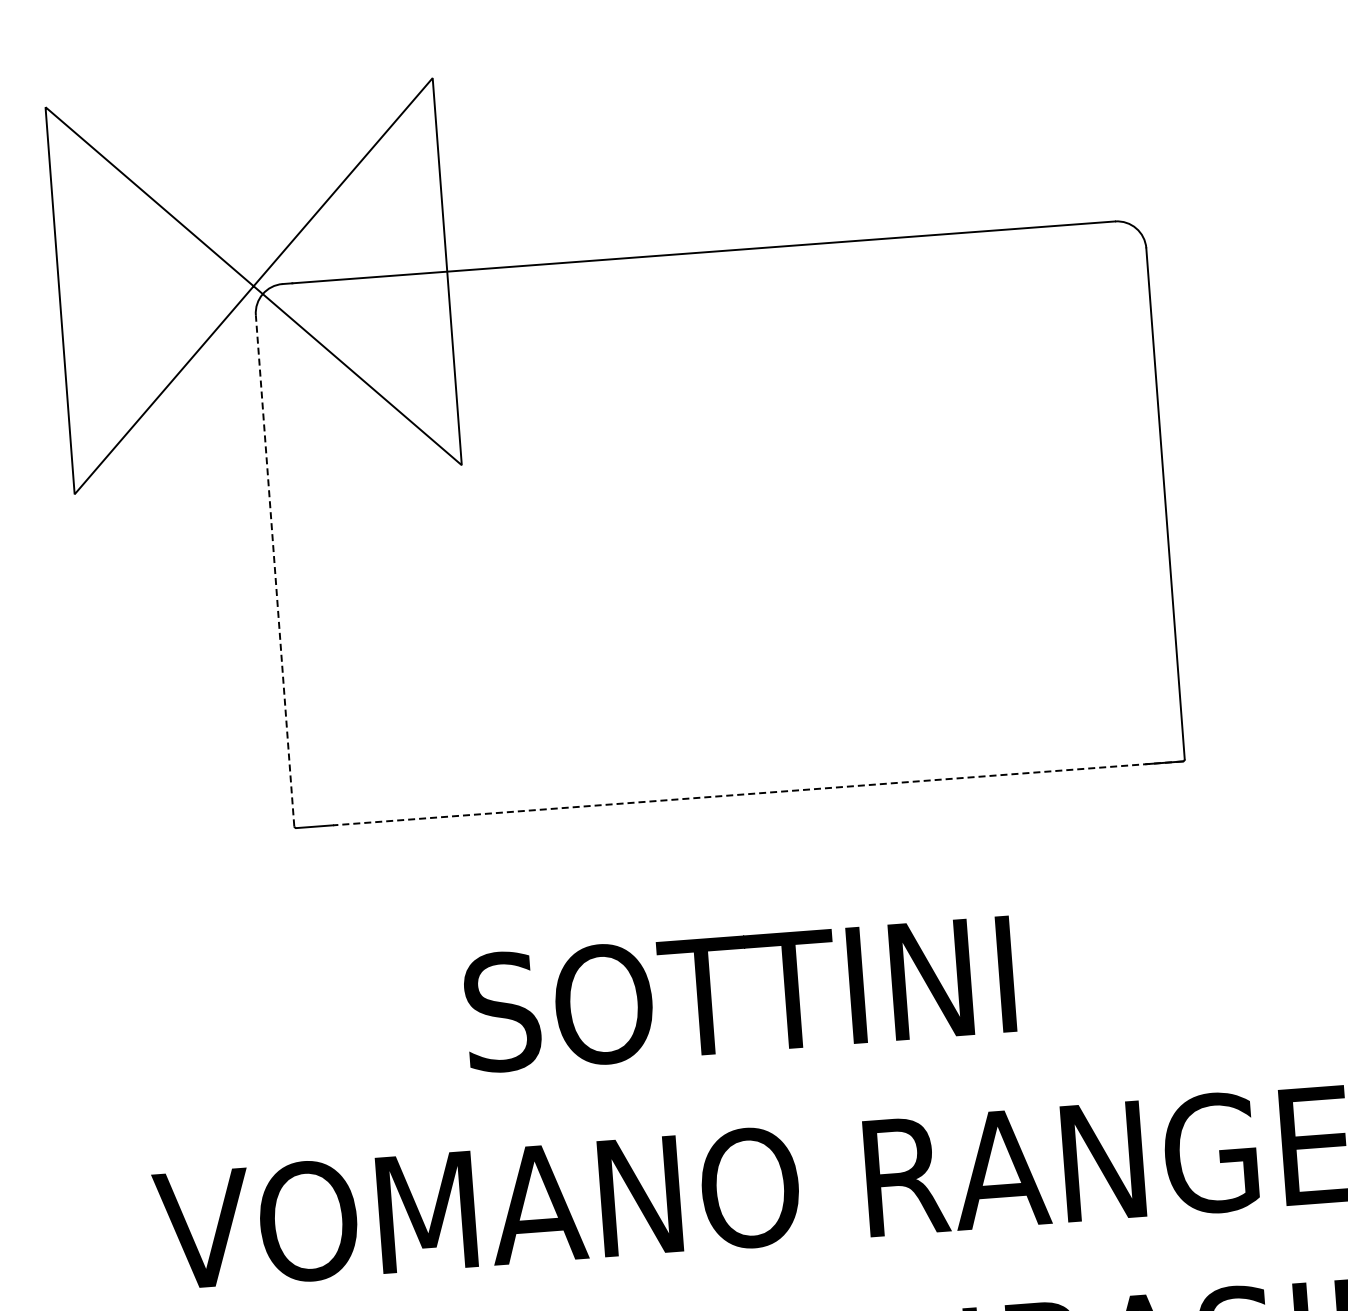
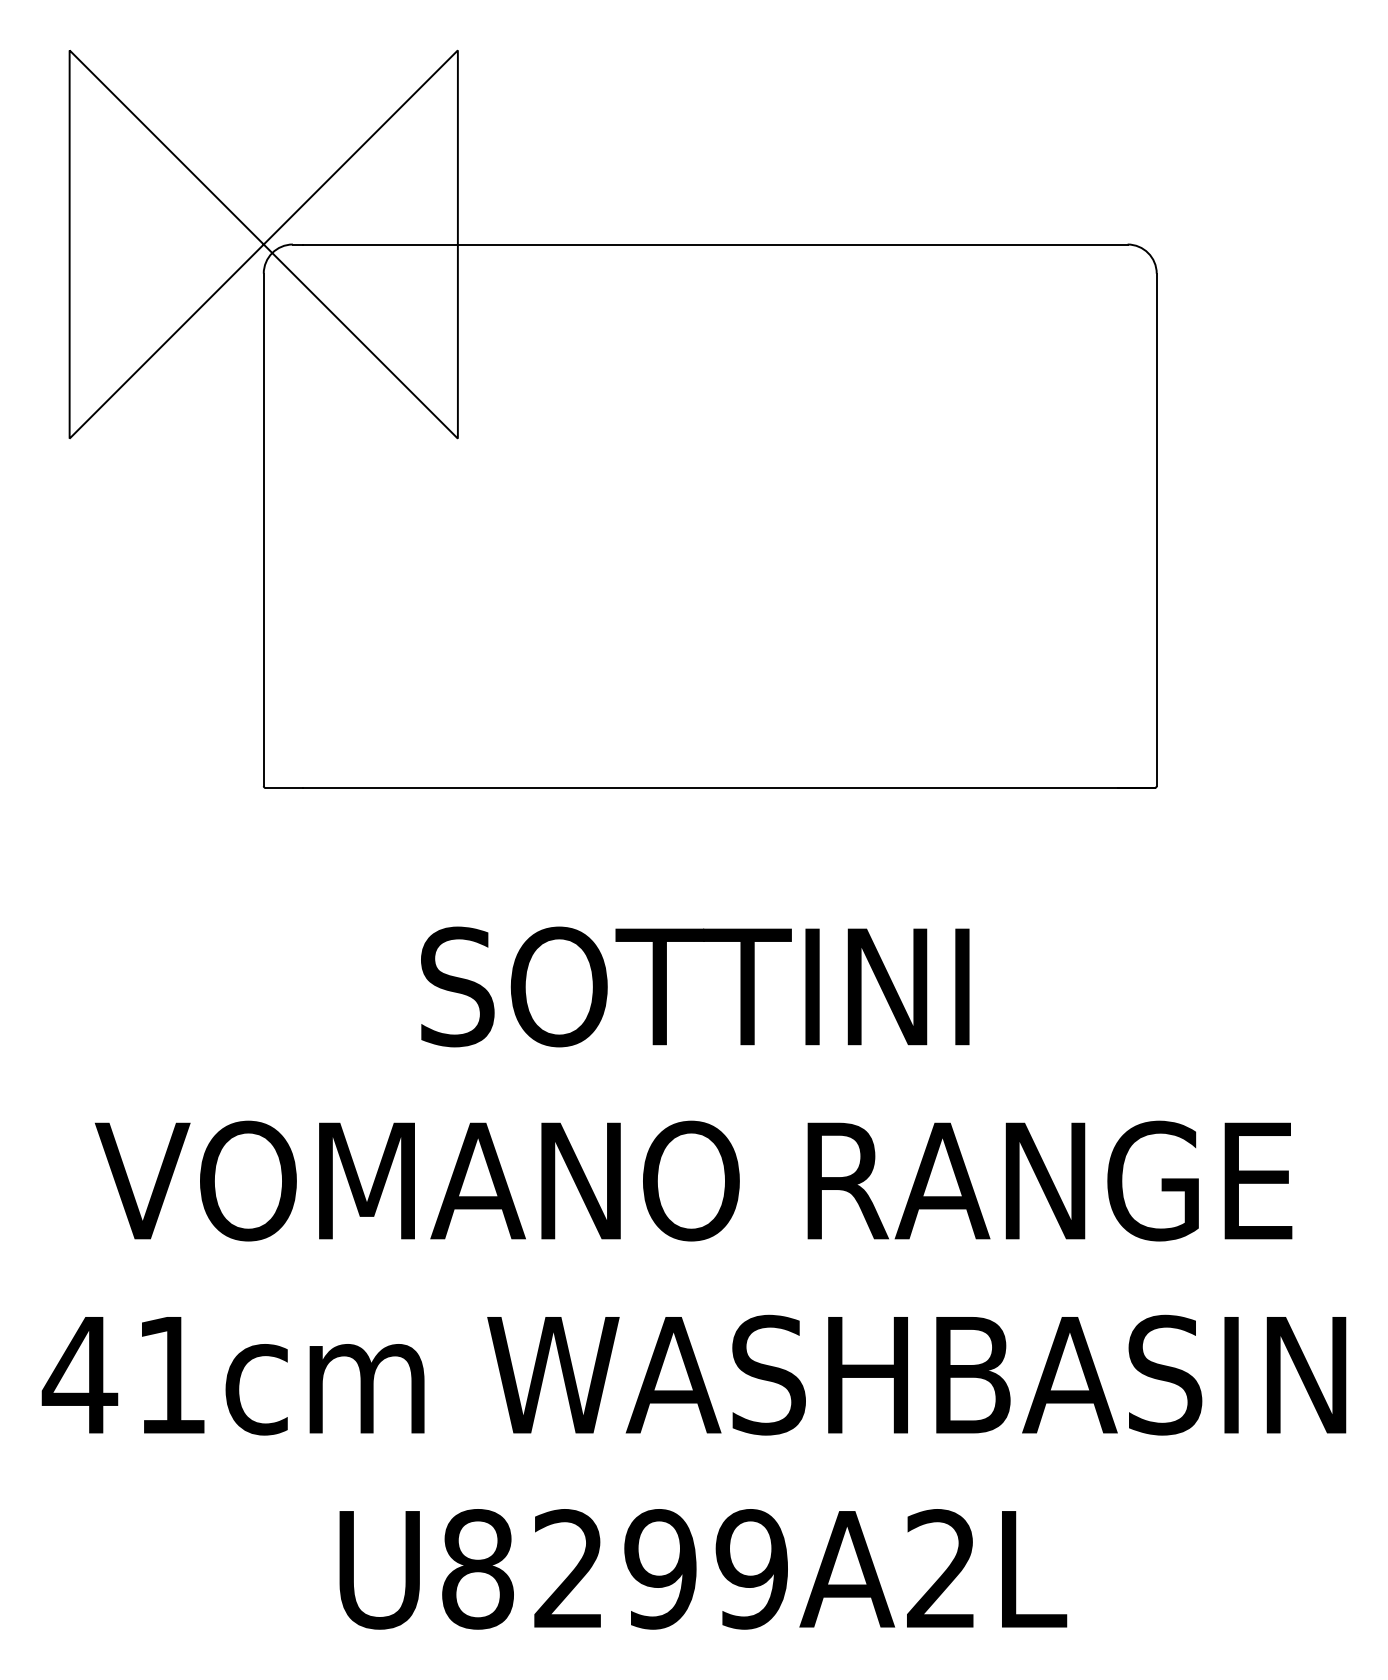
line: (274, 570) -> (263, 529), dashed -> solid
line: (757, 793) -> (728, 788), dashed -> solid

